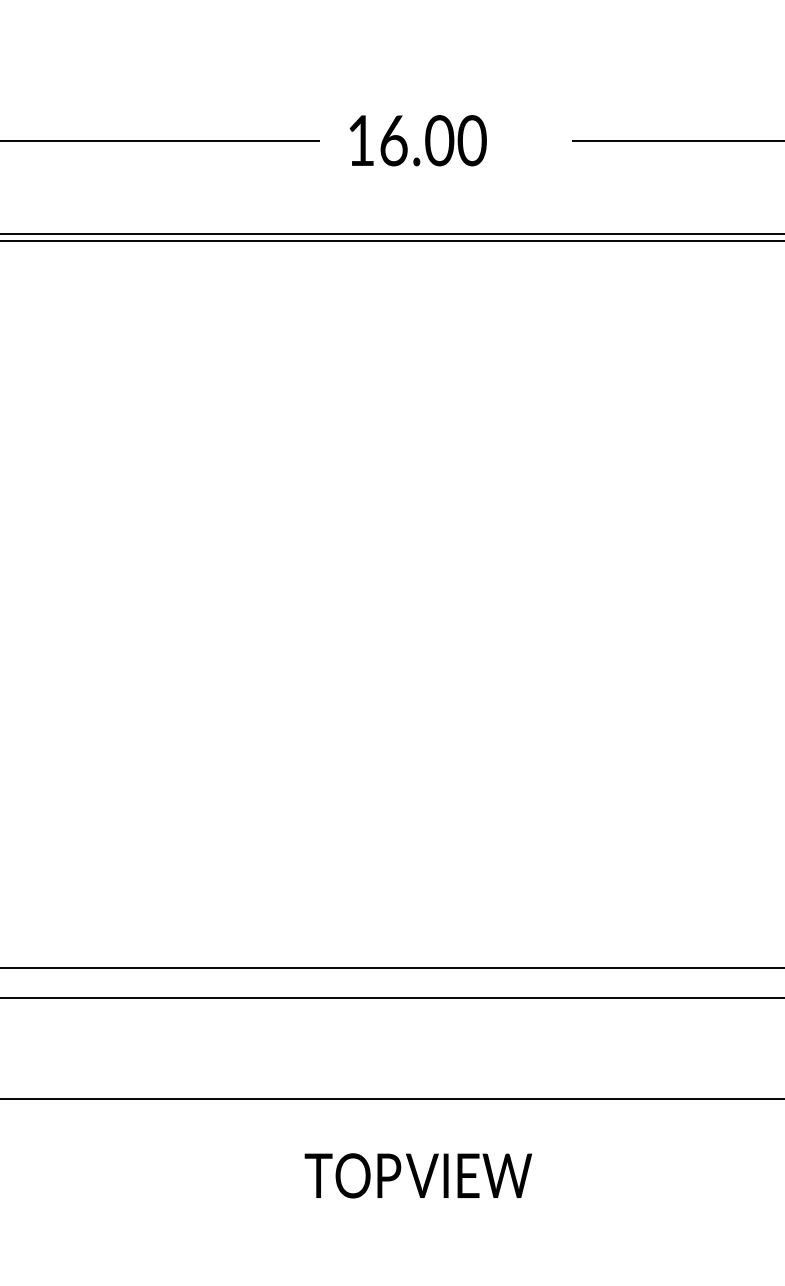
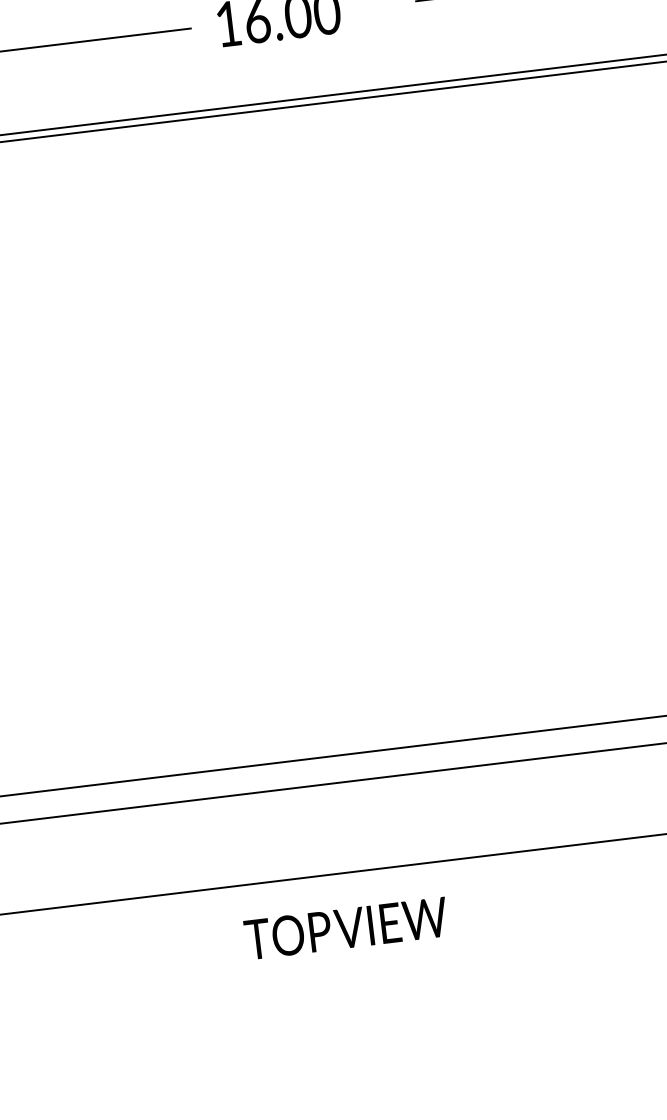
text: (417, 1175) -> (345, 928), moved

